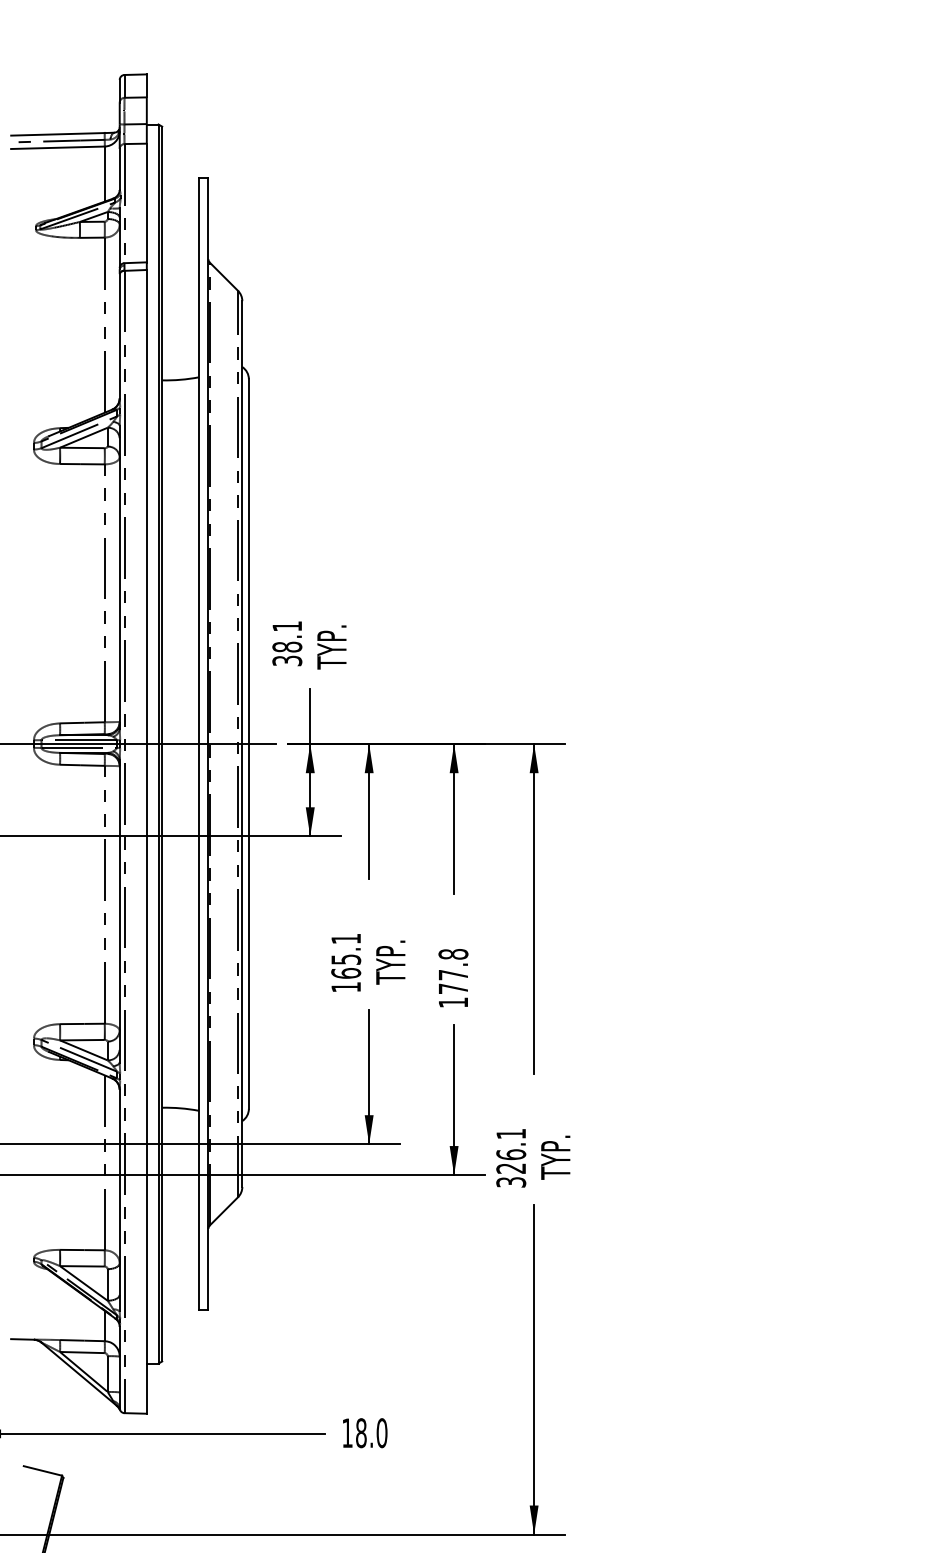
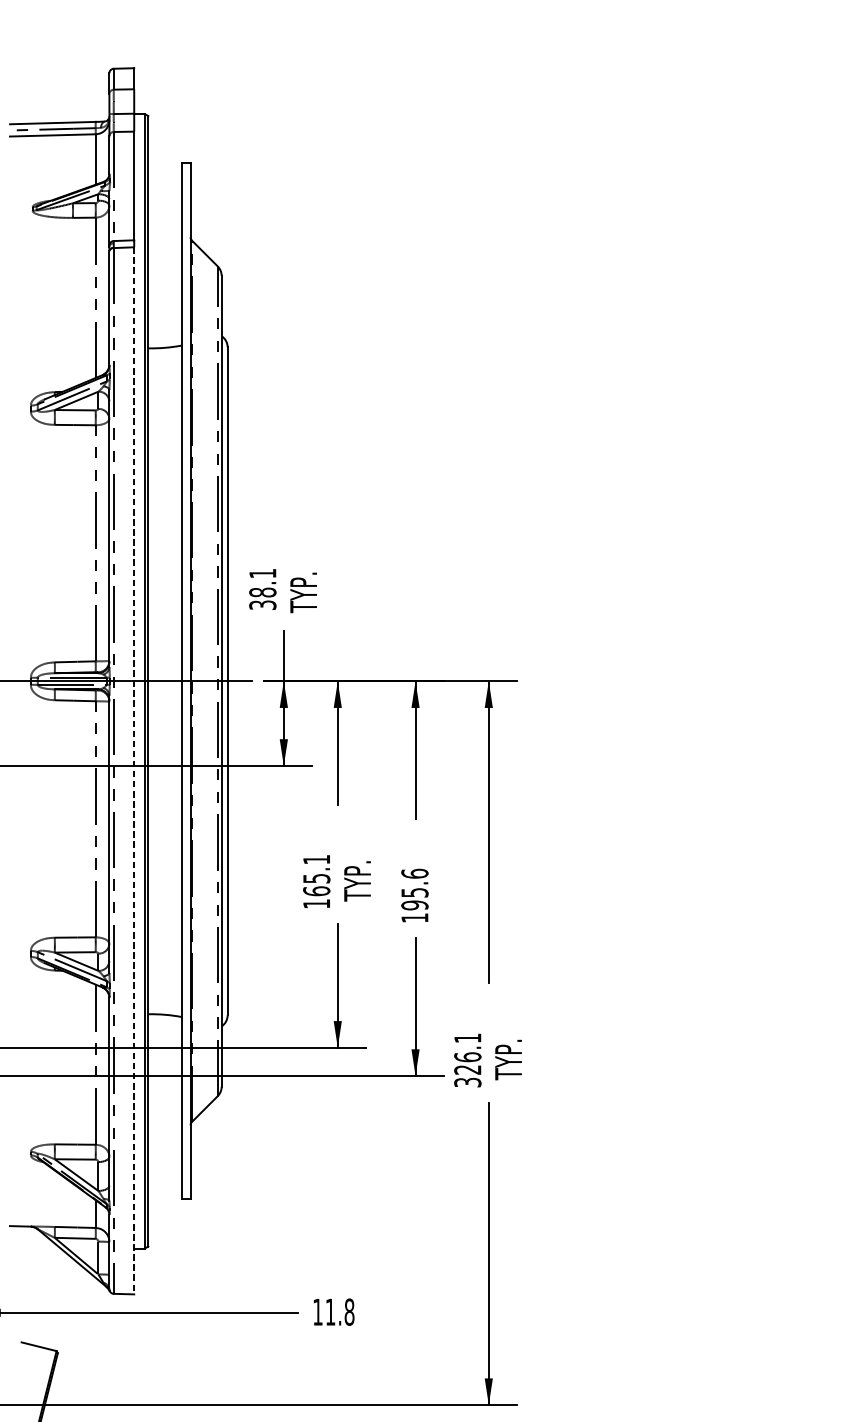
line: (146, 841) -> (133, 770), solid -> dashed
text: (453, 971) -> (414, 889), 177.8 -> 195.6
text: (371, 1433) -> (339, 1312), 18.0 -> 11.8

